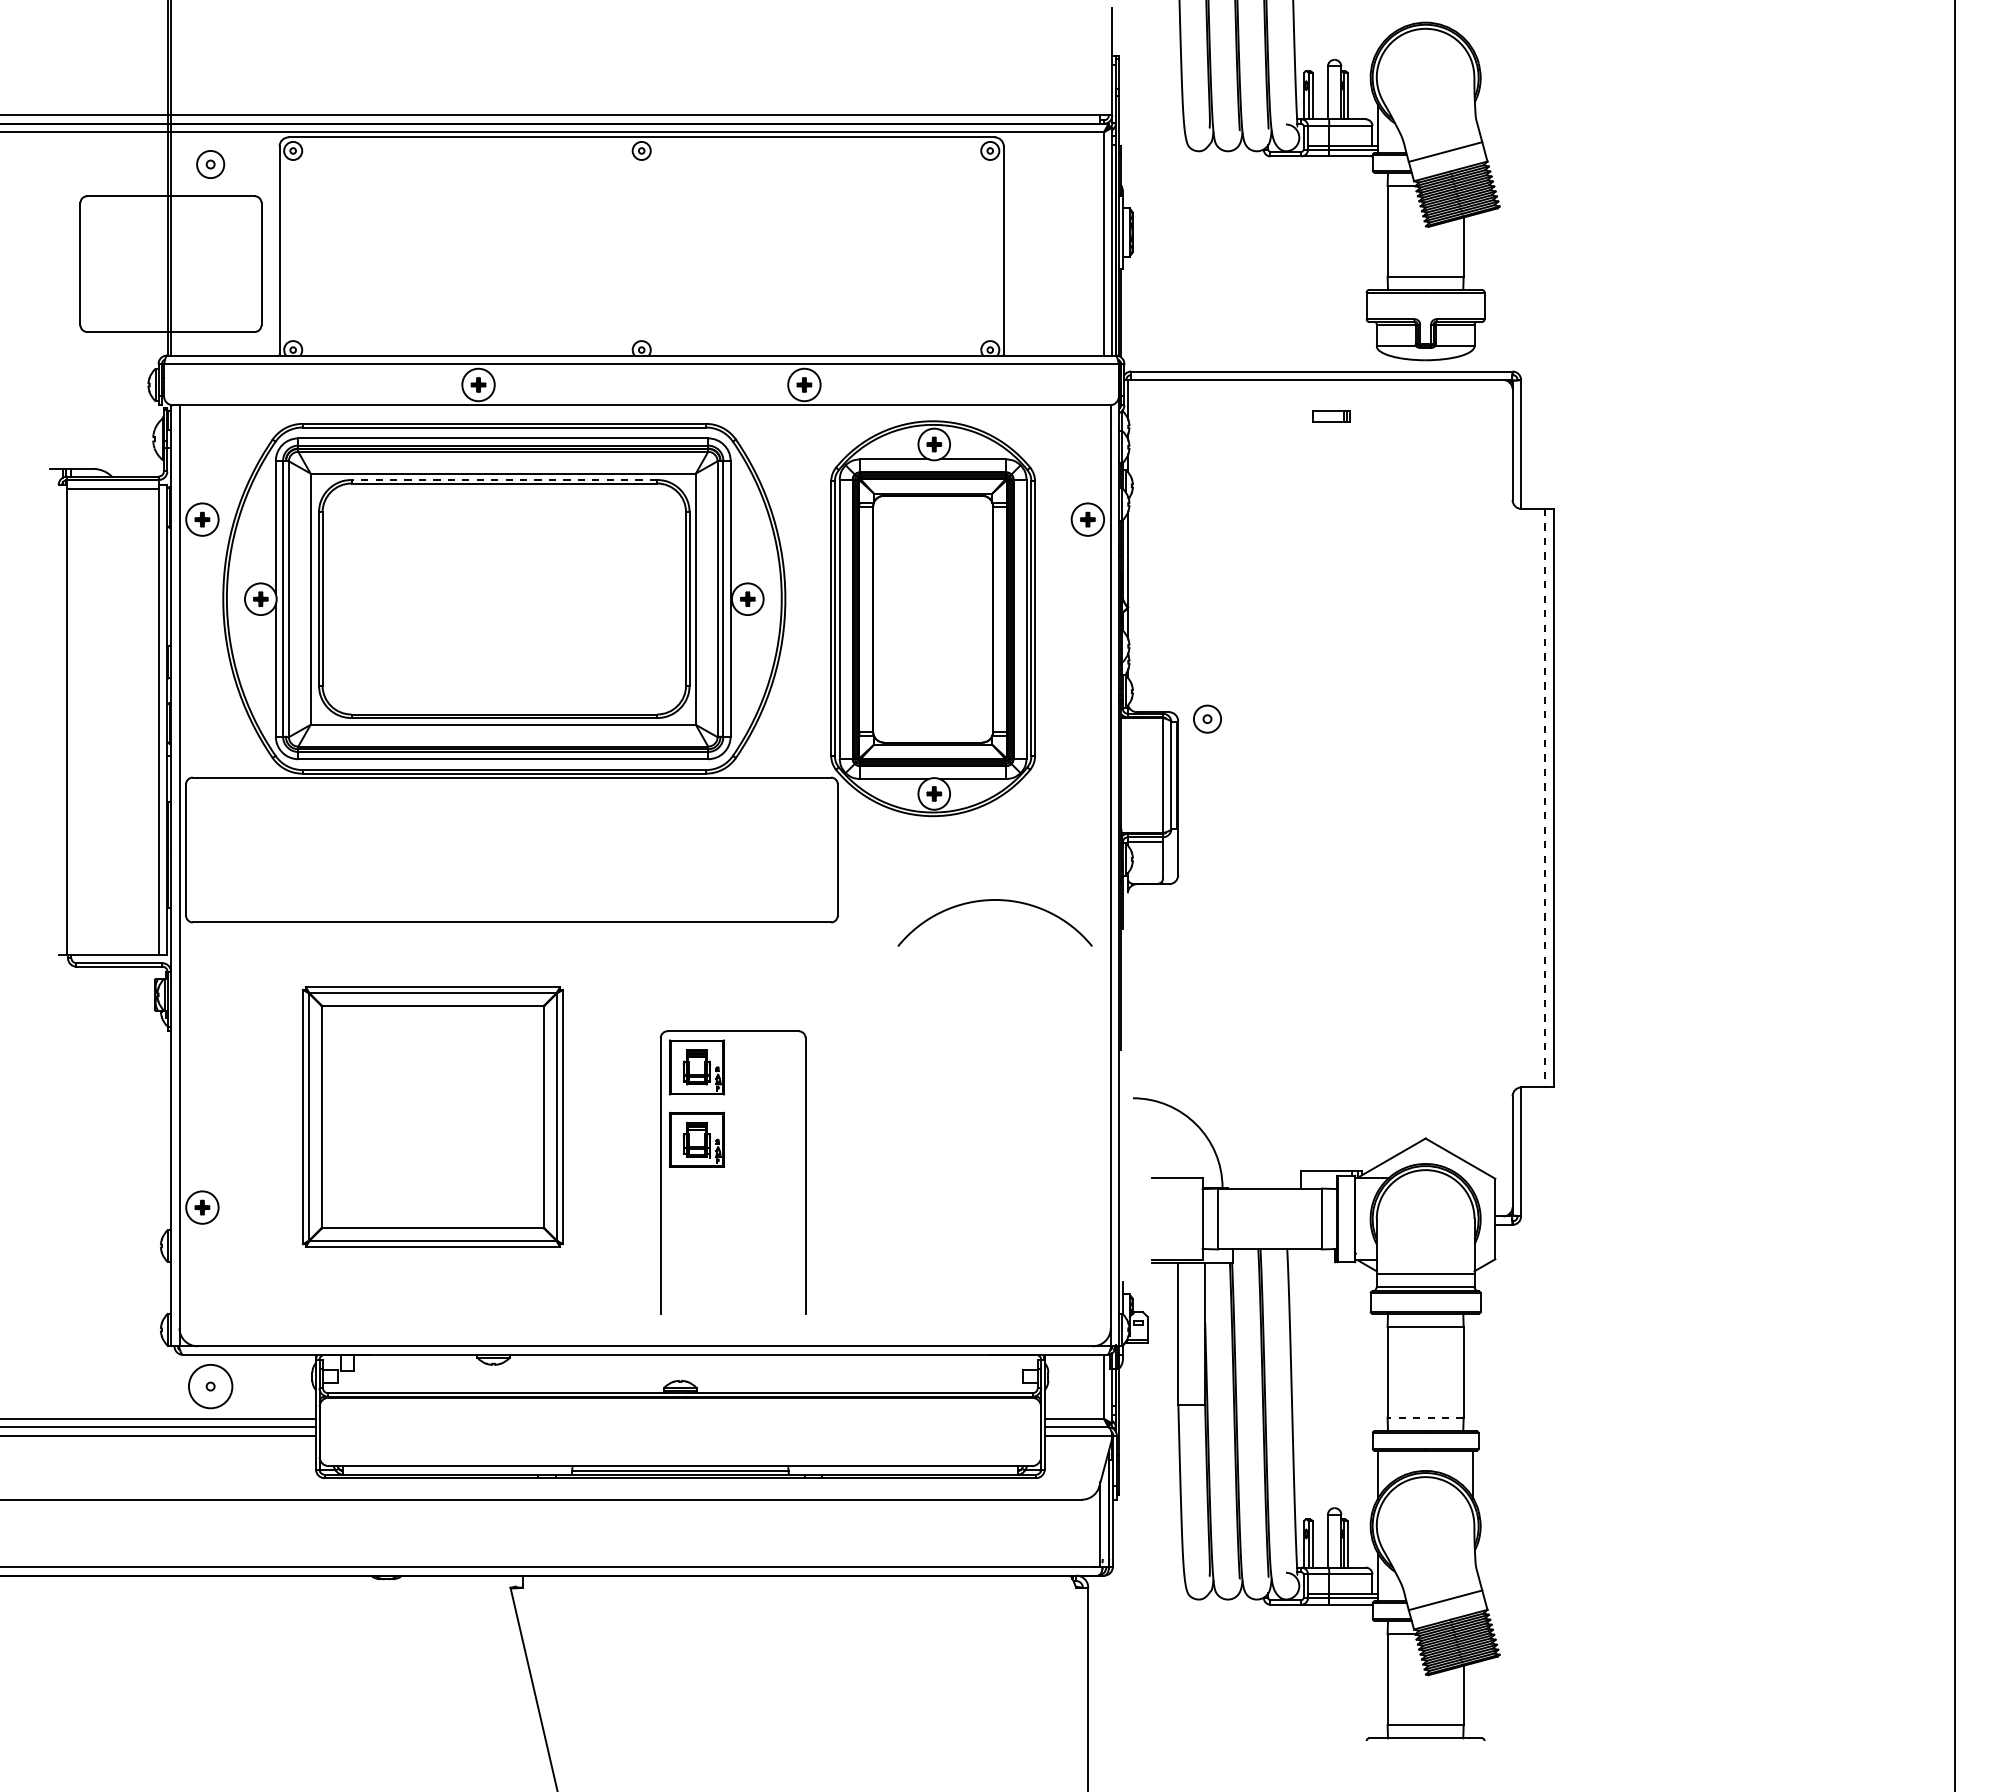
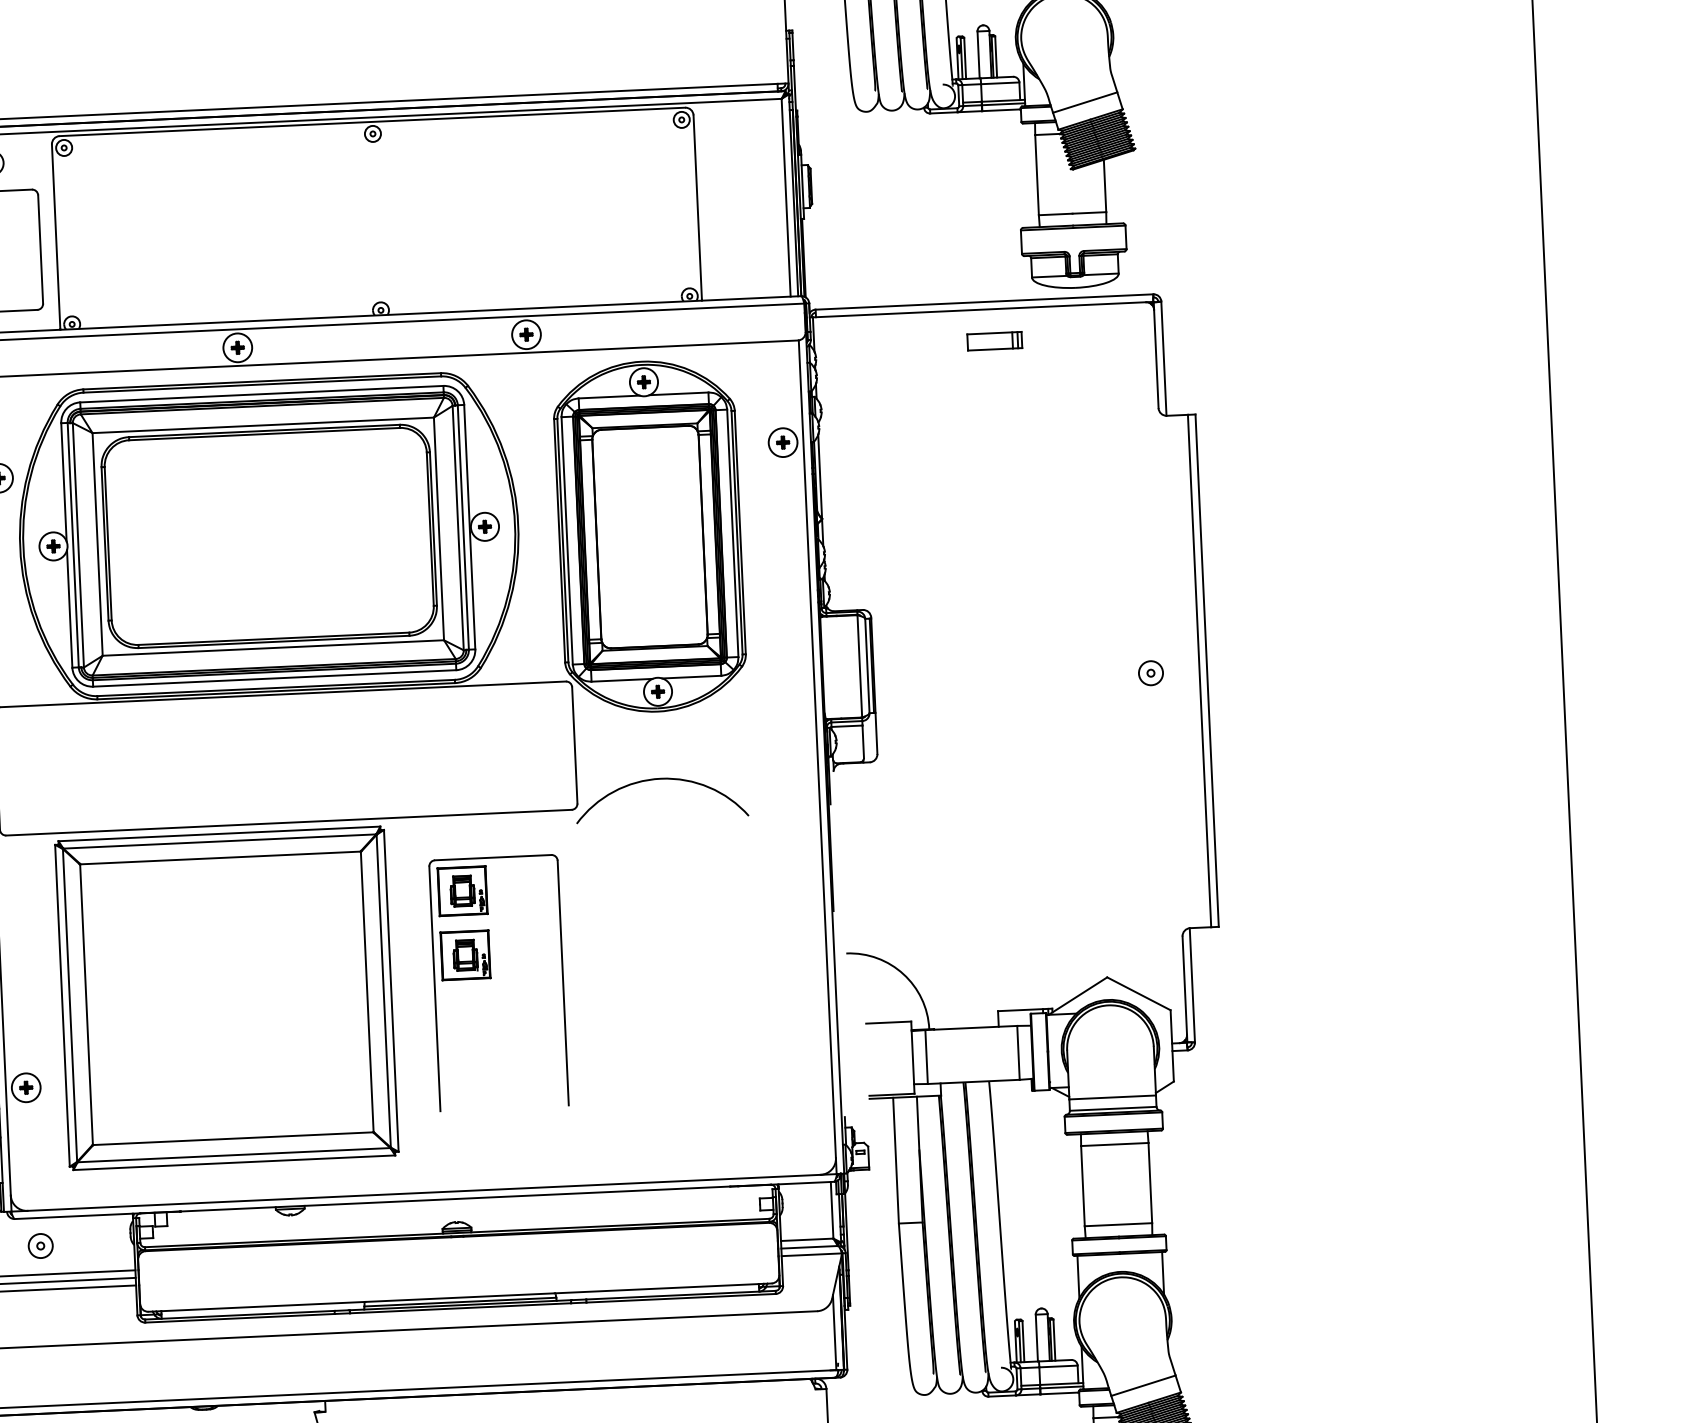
part: (1331, 415) -> (994, 340), size x1.67
line: (504, 479) -> (264, 430), dashed -> solid
part: (1207, 718) -> (1150, 672), moved
line: (1545, 798) -> (1199, 671), dashed -> solid
arc: (988, 901) -> (655, 780), moved
part: (432, 1116) -> (226, 997), size x1.43
part: (725, 1166) -> (491, 977), moved
circle: (210, 1386) -> (40, 1245), size x0.62
line: (1425, 1417) -> (1118, 1224), dashed -> solid

